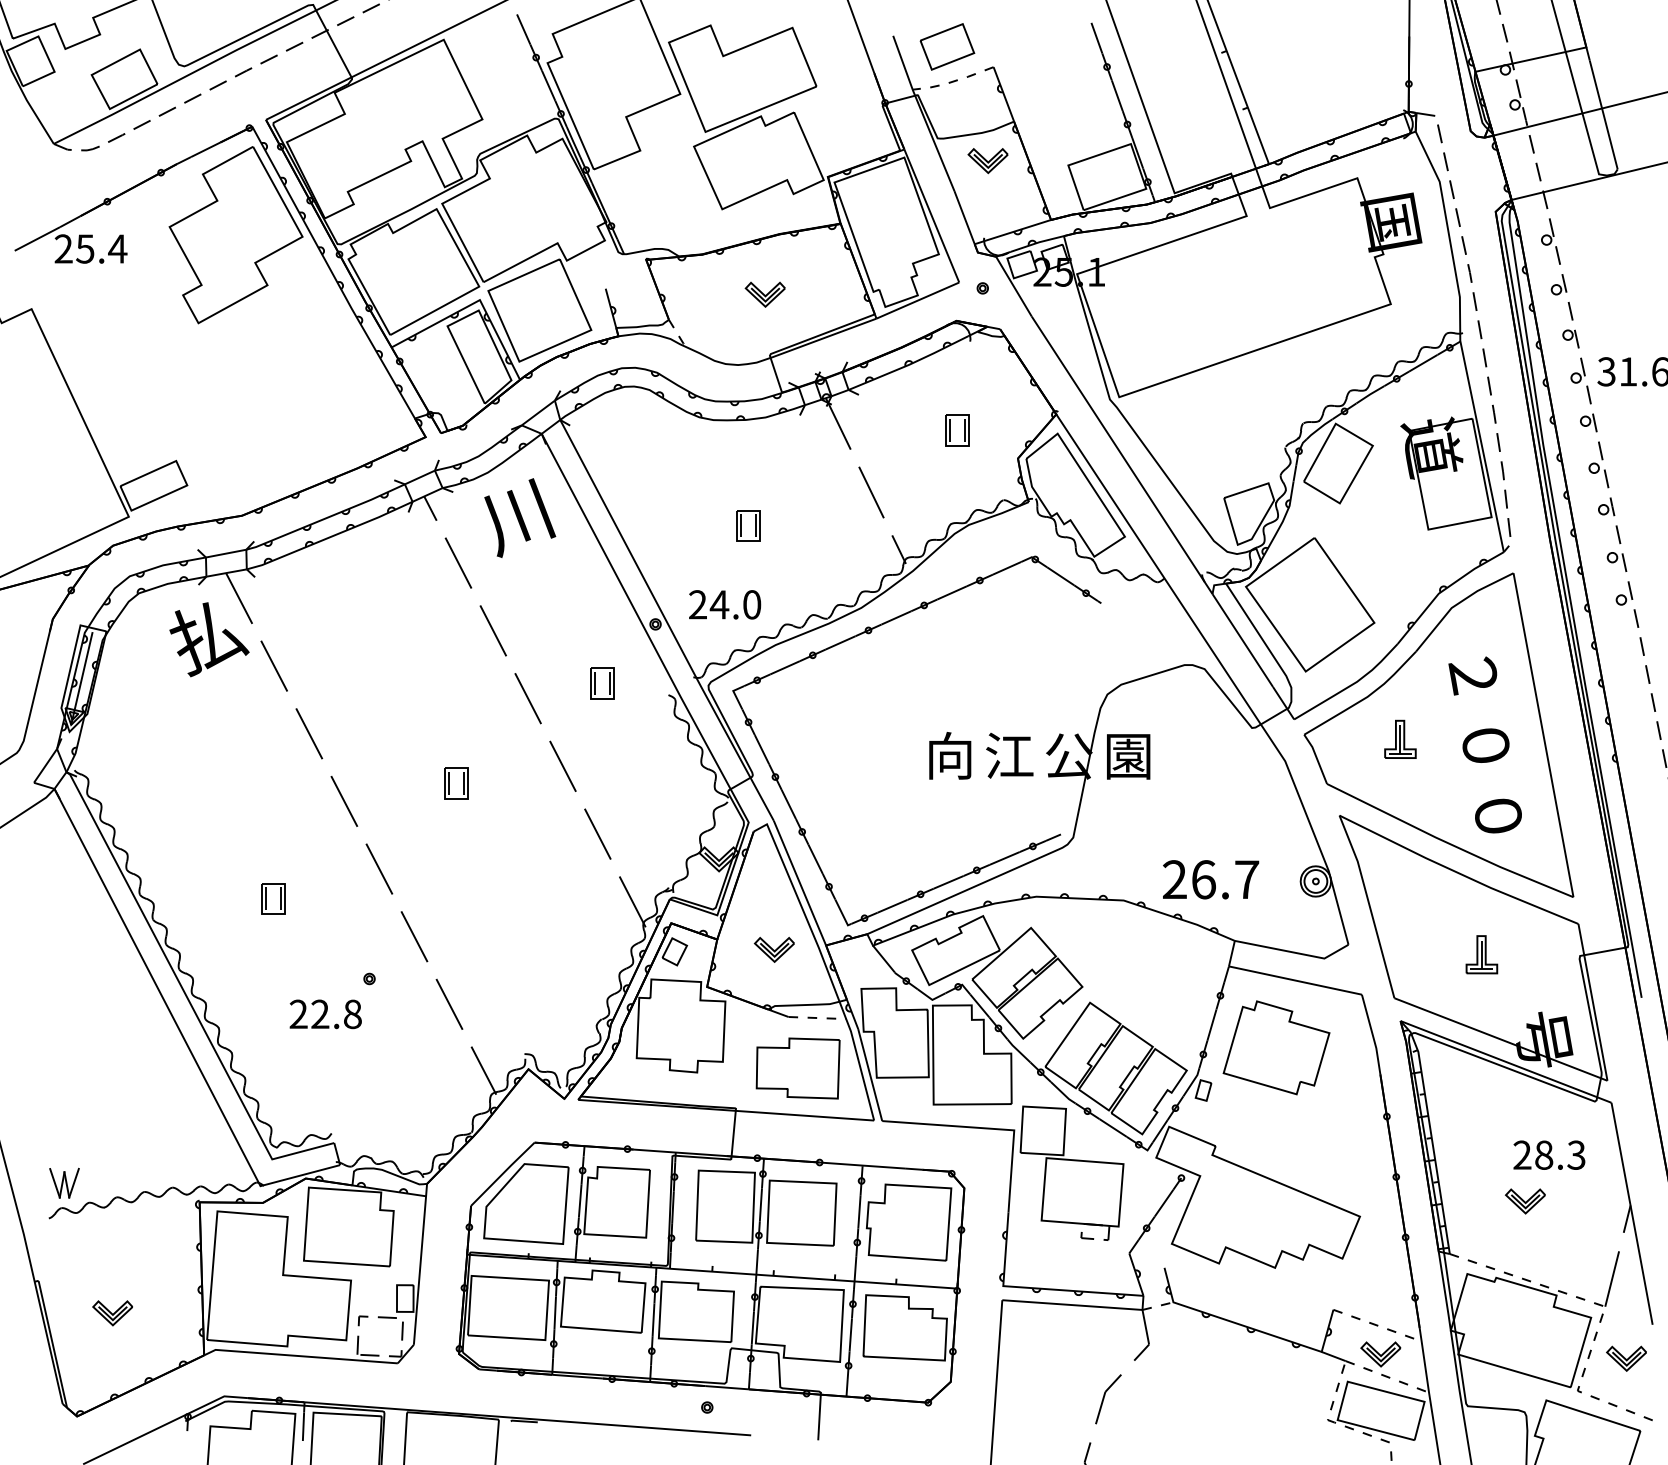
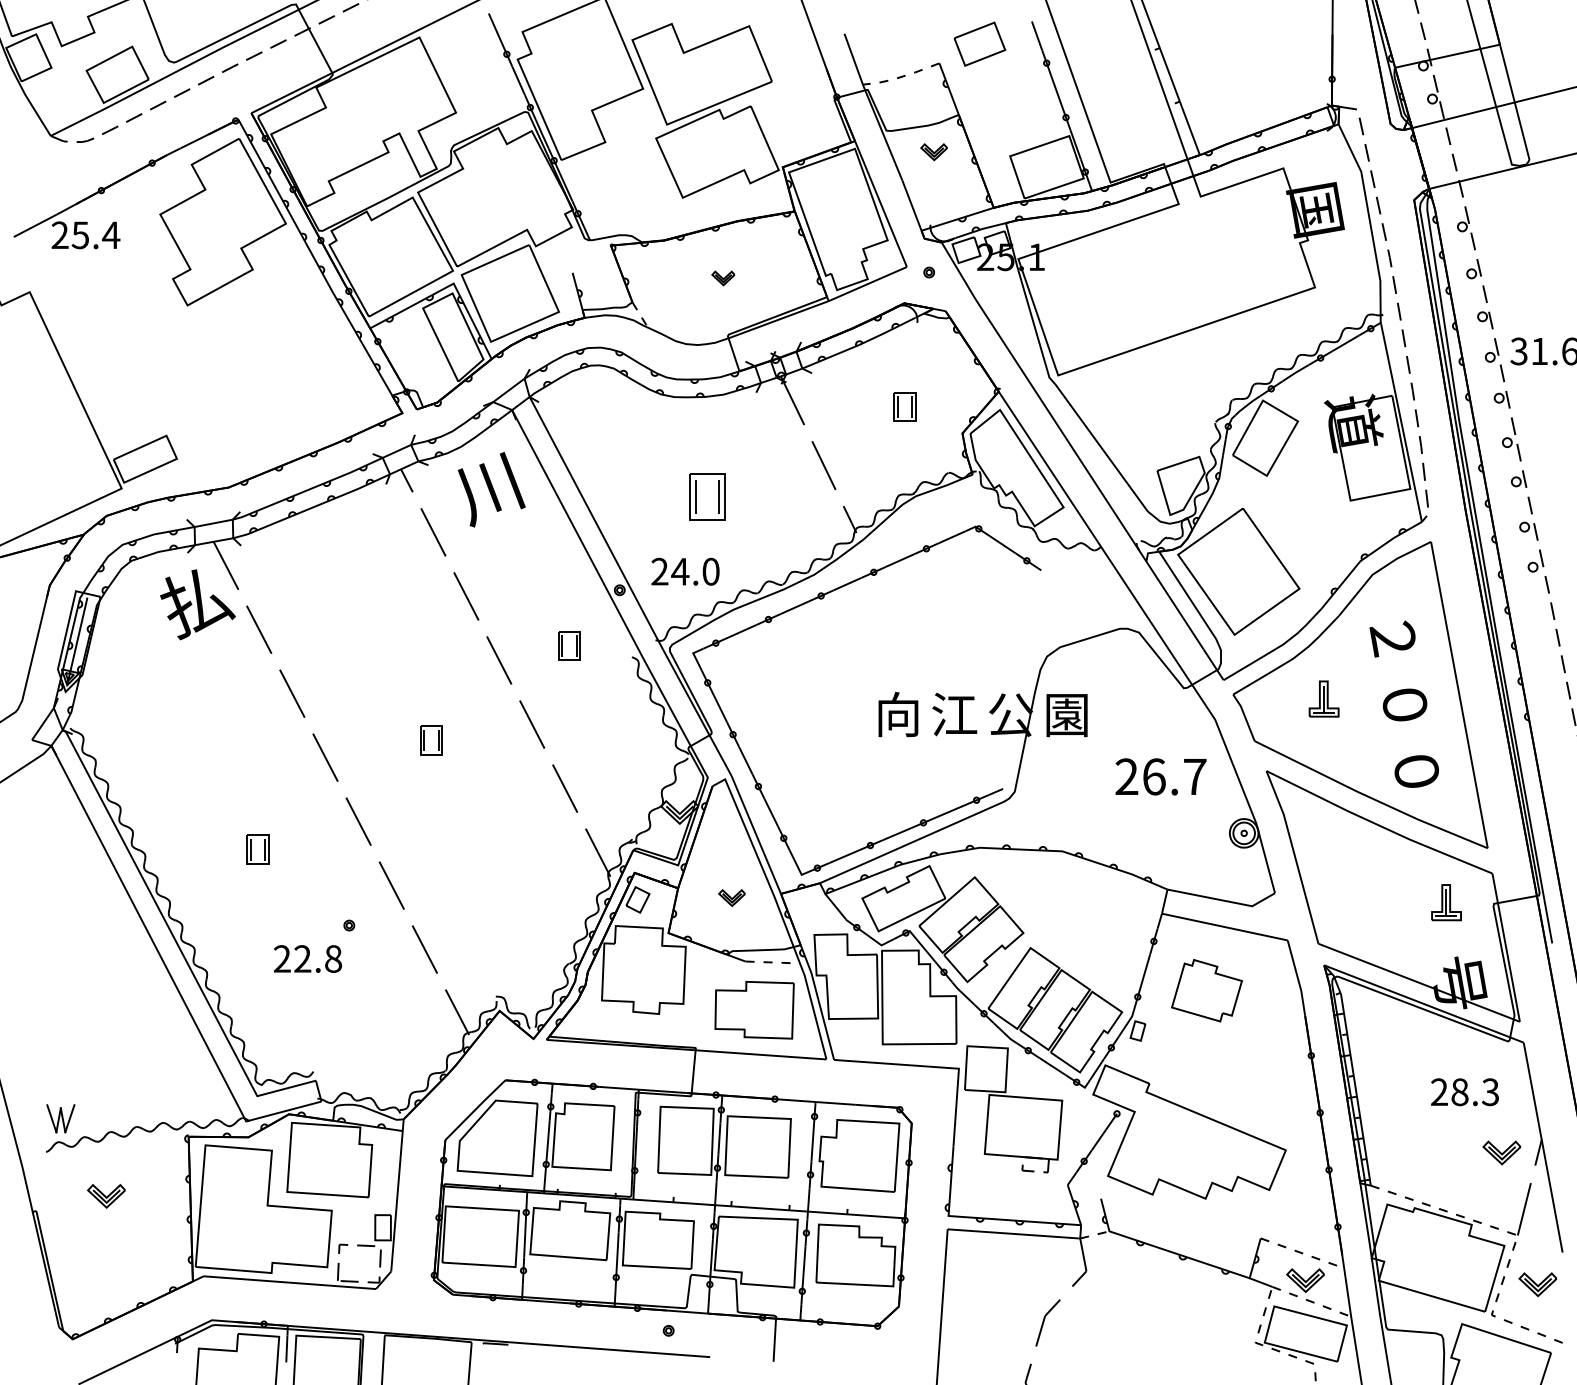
part: (947, 46) -> (979, 43), moved
part: (987, 161) -> (933, 152), size x0.7
part: (764, 294) -> (722, 278), size x0.6
part: (748, 525) -> (707, 496), size x1.6
text: (1211, 879) -> (1161, 776), moved
part: (773, 949) -> (731, 897), size x0.7
part: (1481, 954) -> (1446, 902), moved
part: (1276, 1047) -> (1206, 990), size x0.7
part: (1525, 1201) -> (1501, 1153), moved
part: (112, 1313) -> (106, 1196), moved

